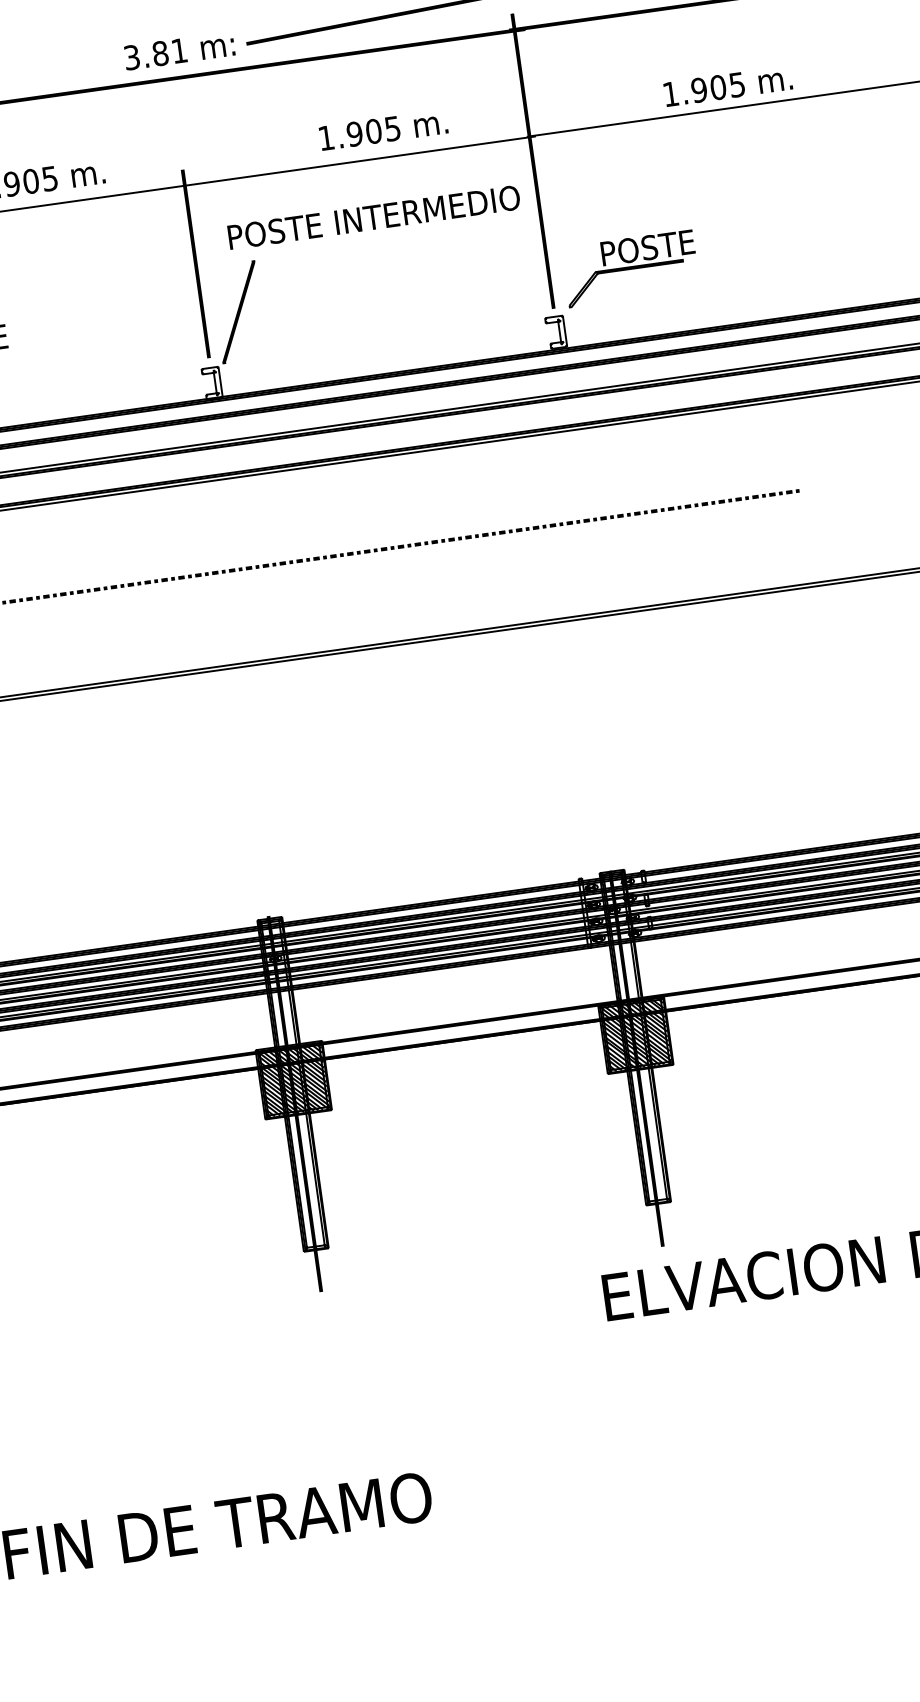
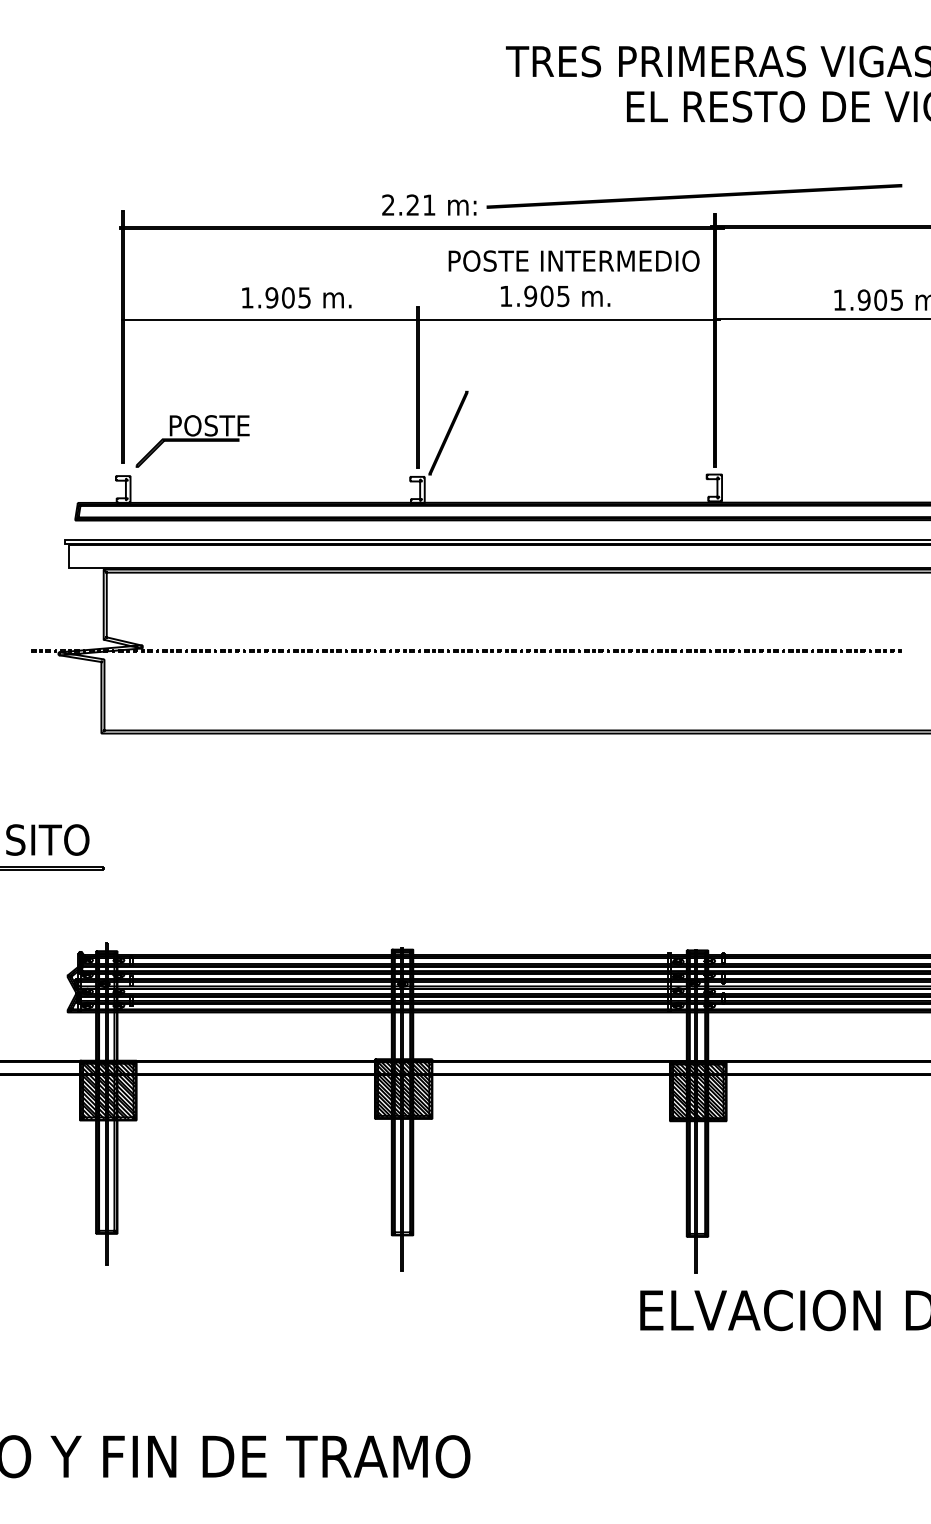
text: (145, 54) -> (400, 204), 3.81 -> 2.21
text: (383, 130) -> (555, 296), moved
text: (373, 216) -> (573, 260), moved
part: (630, 268) -> (784, 442), removed

